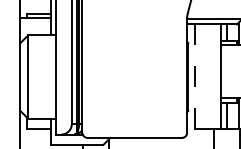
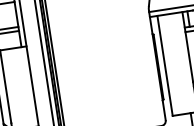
line: (195, 76) -> (165, 65), dashed -> solid

